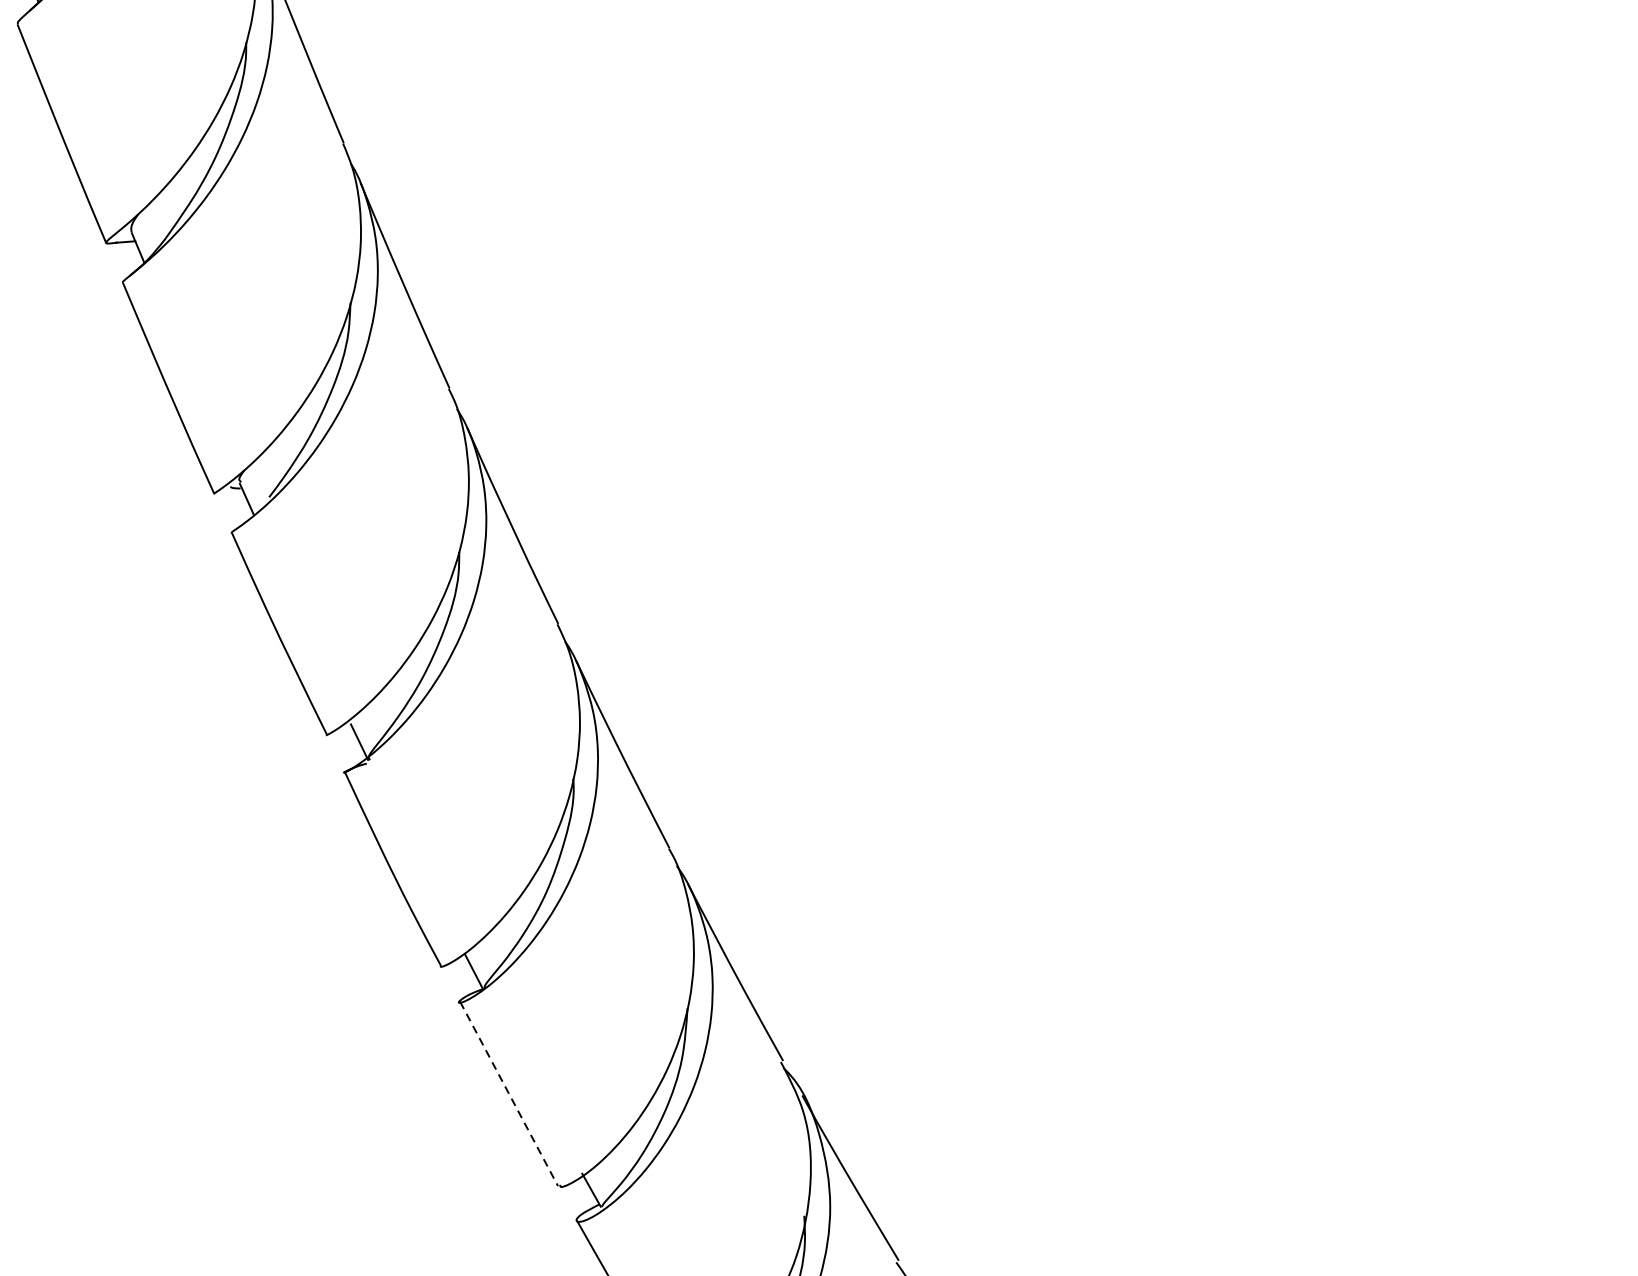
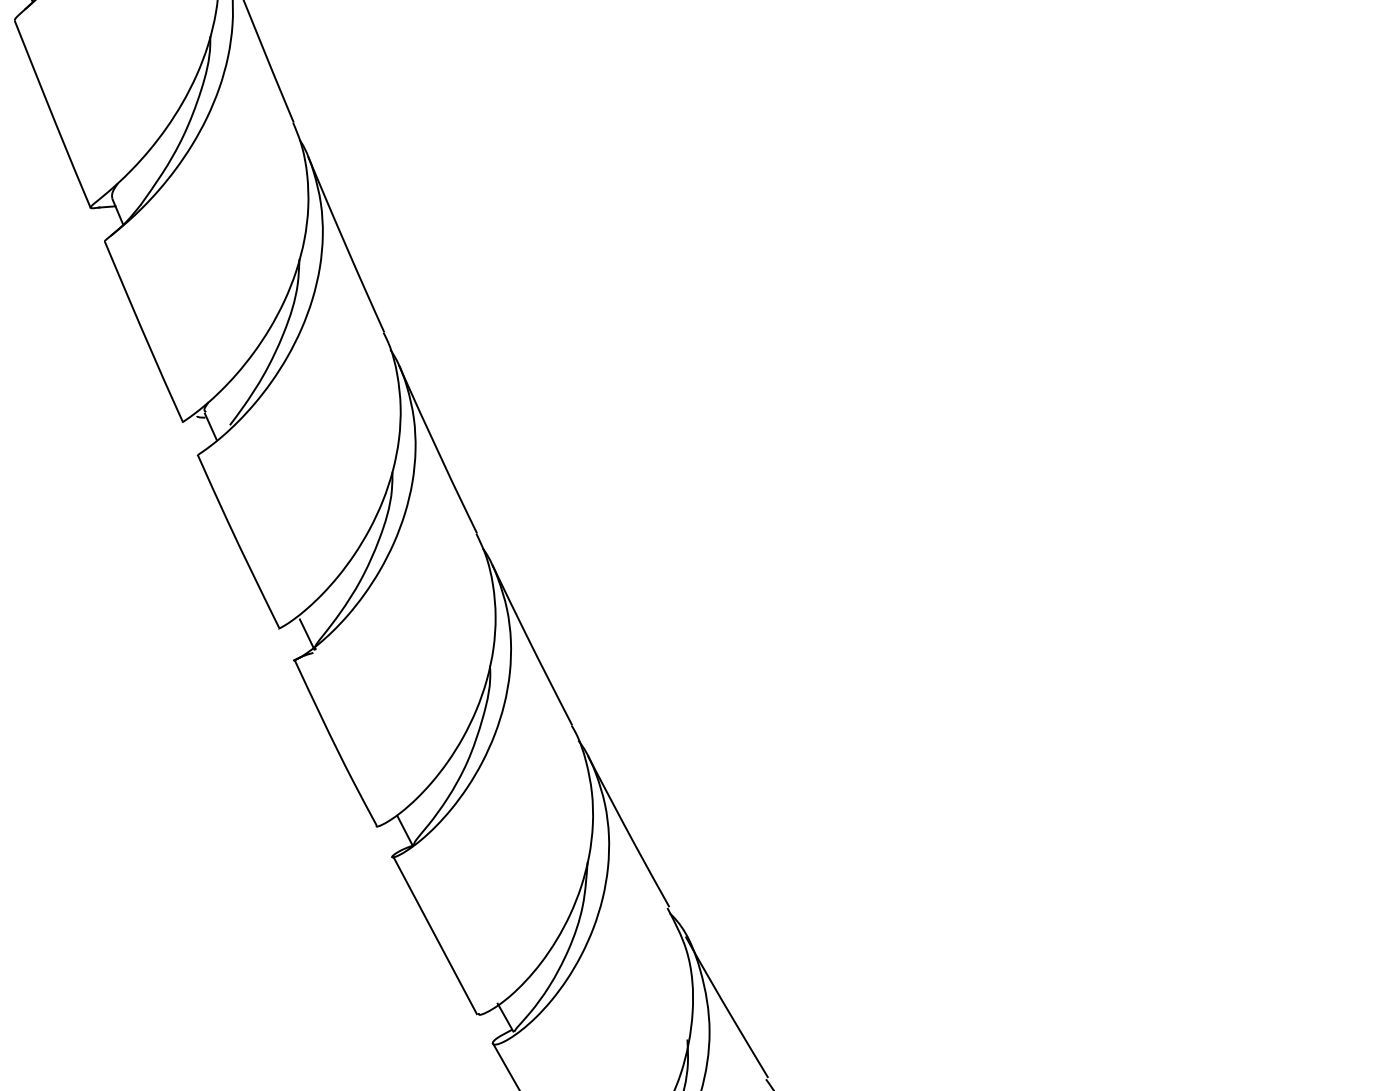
line: (509, 1094) -> (435, 935), dashed -> solid

